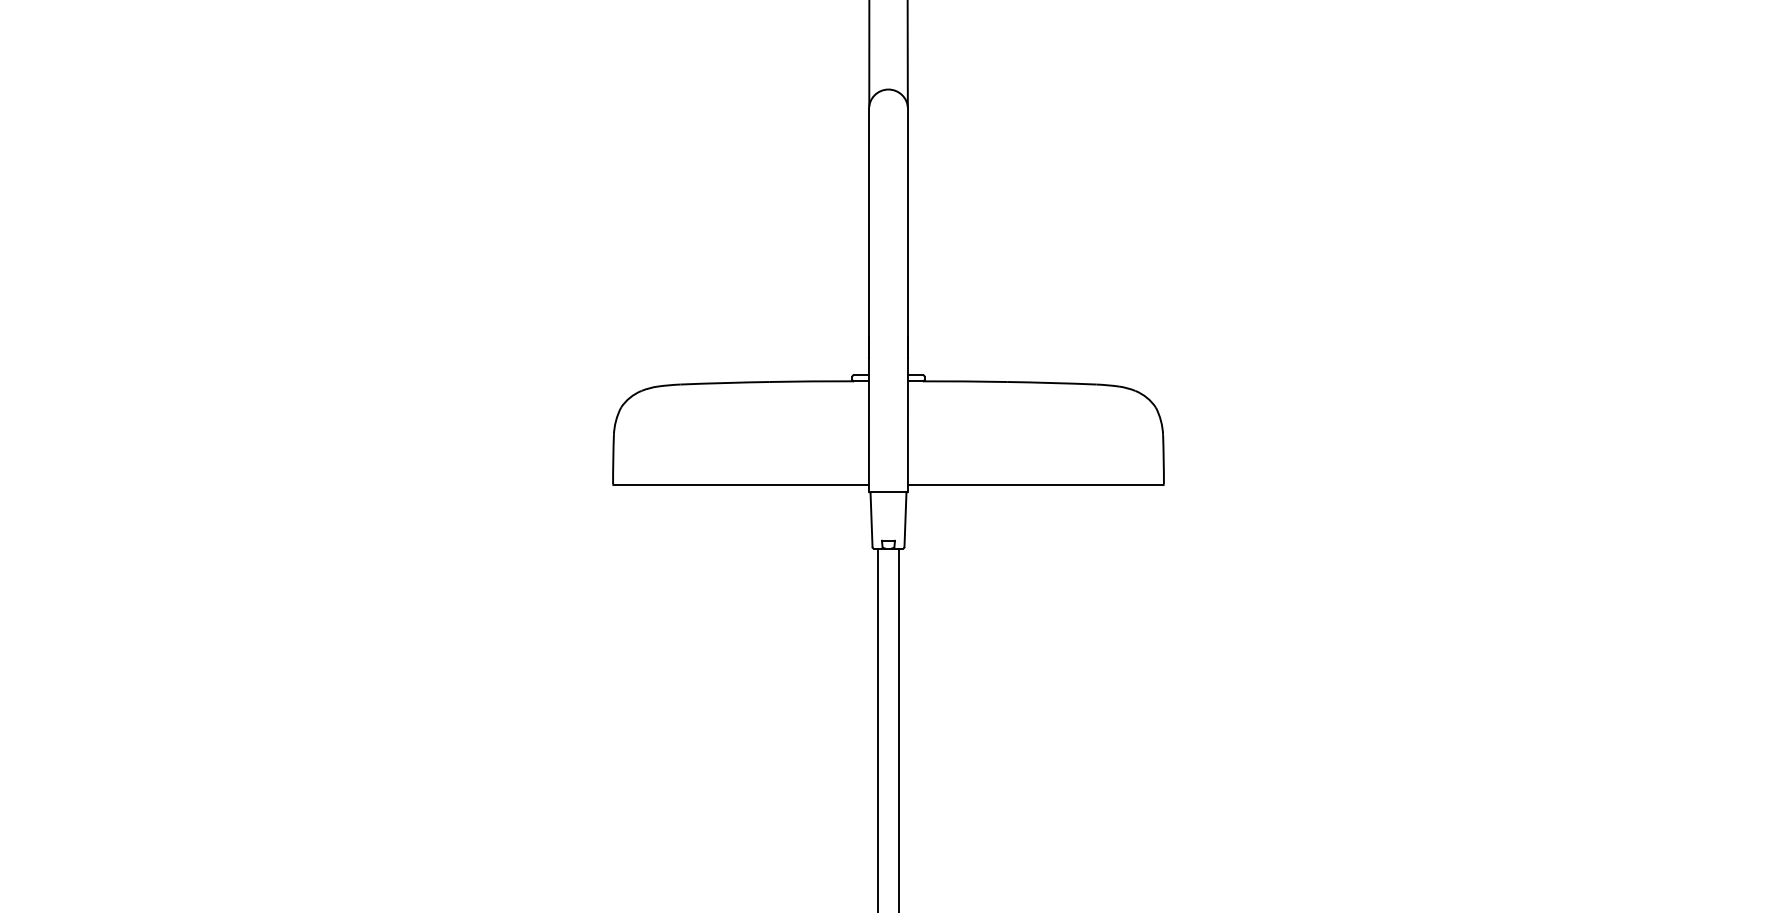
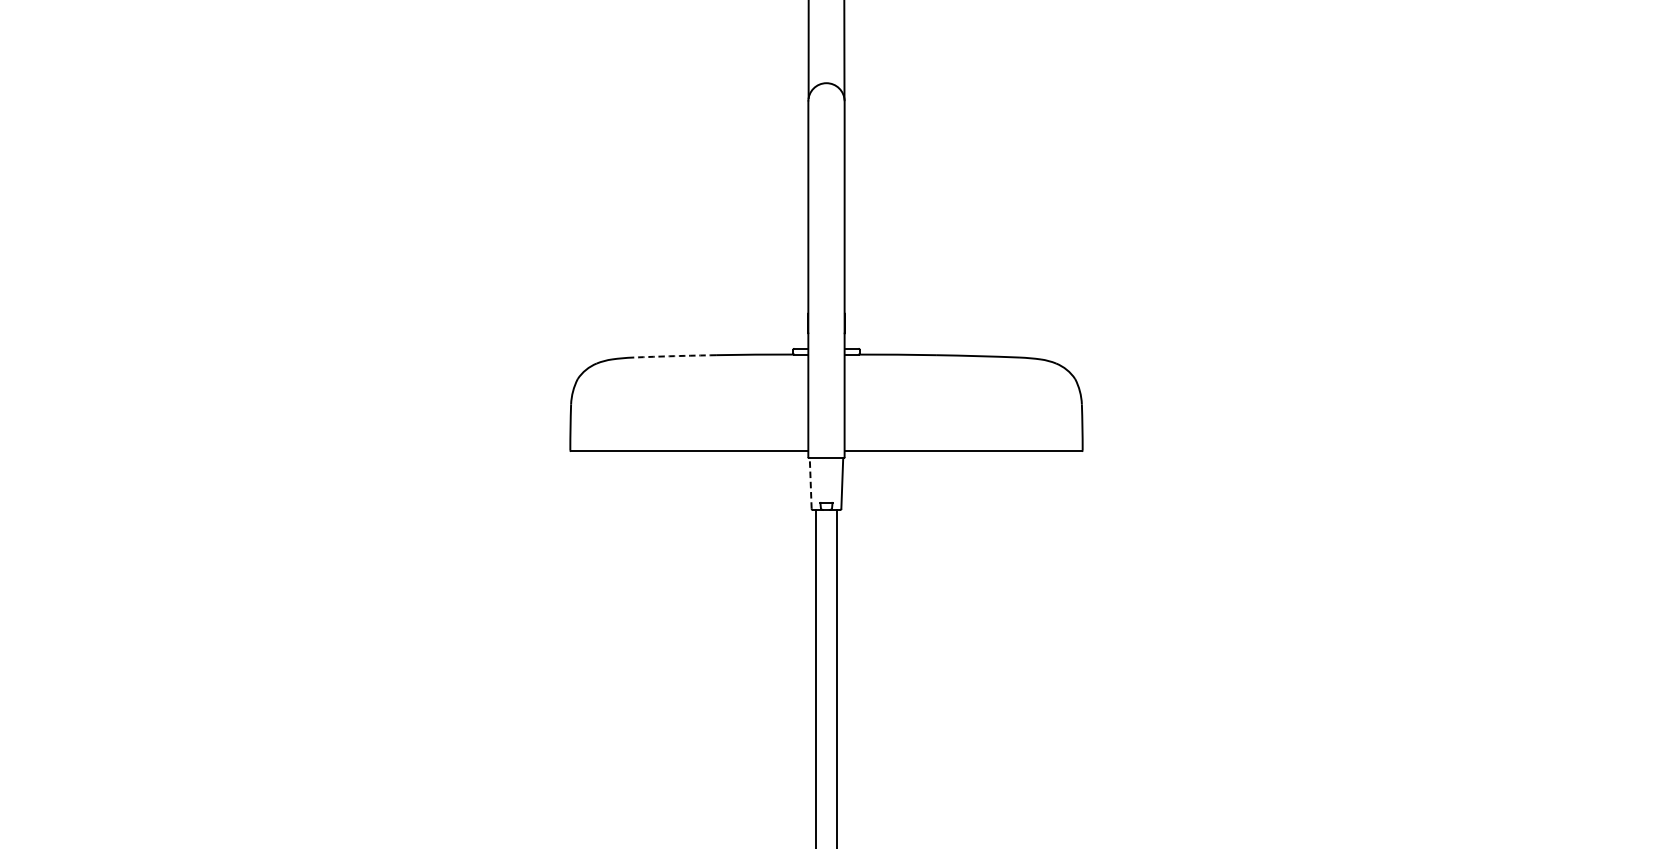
arc: (725, 383) -> (674, 356), solid -> dashed
line: (871, 519) -> (810, 483), solid -> dashed

